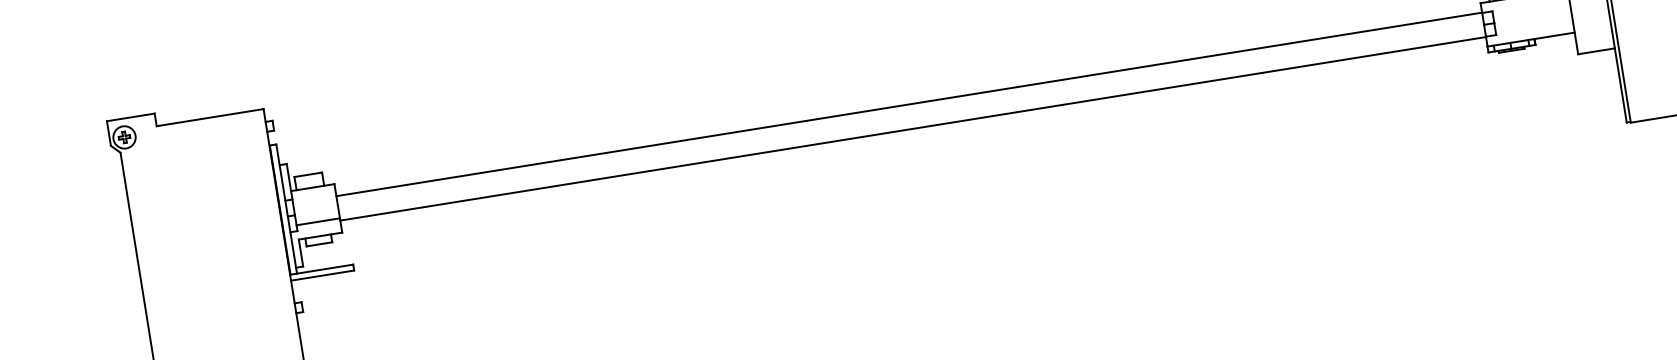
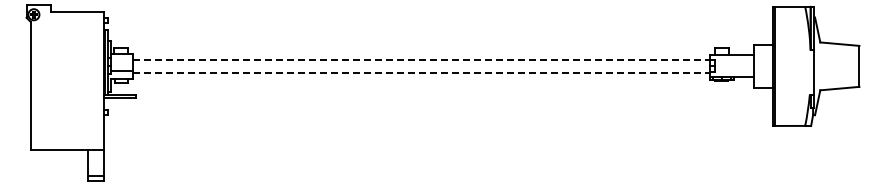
line: (910, 104) -> (422, 60), solid -> dashed
line: (914, 128) -> (422, 72), solid -> dashed

